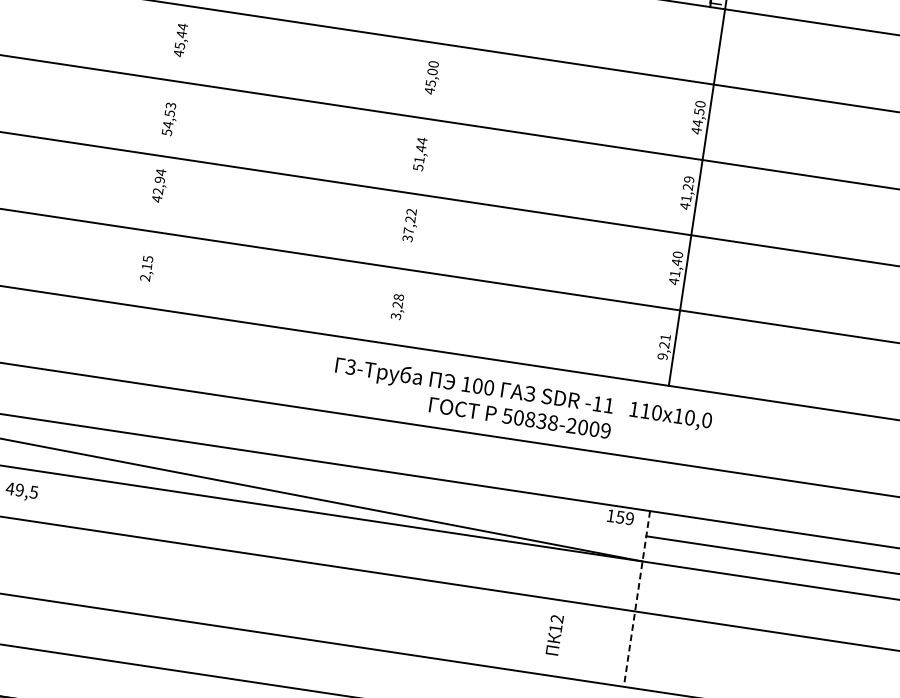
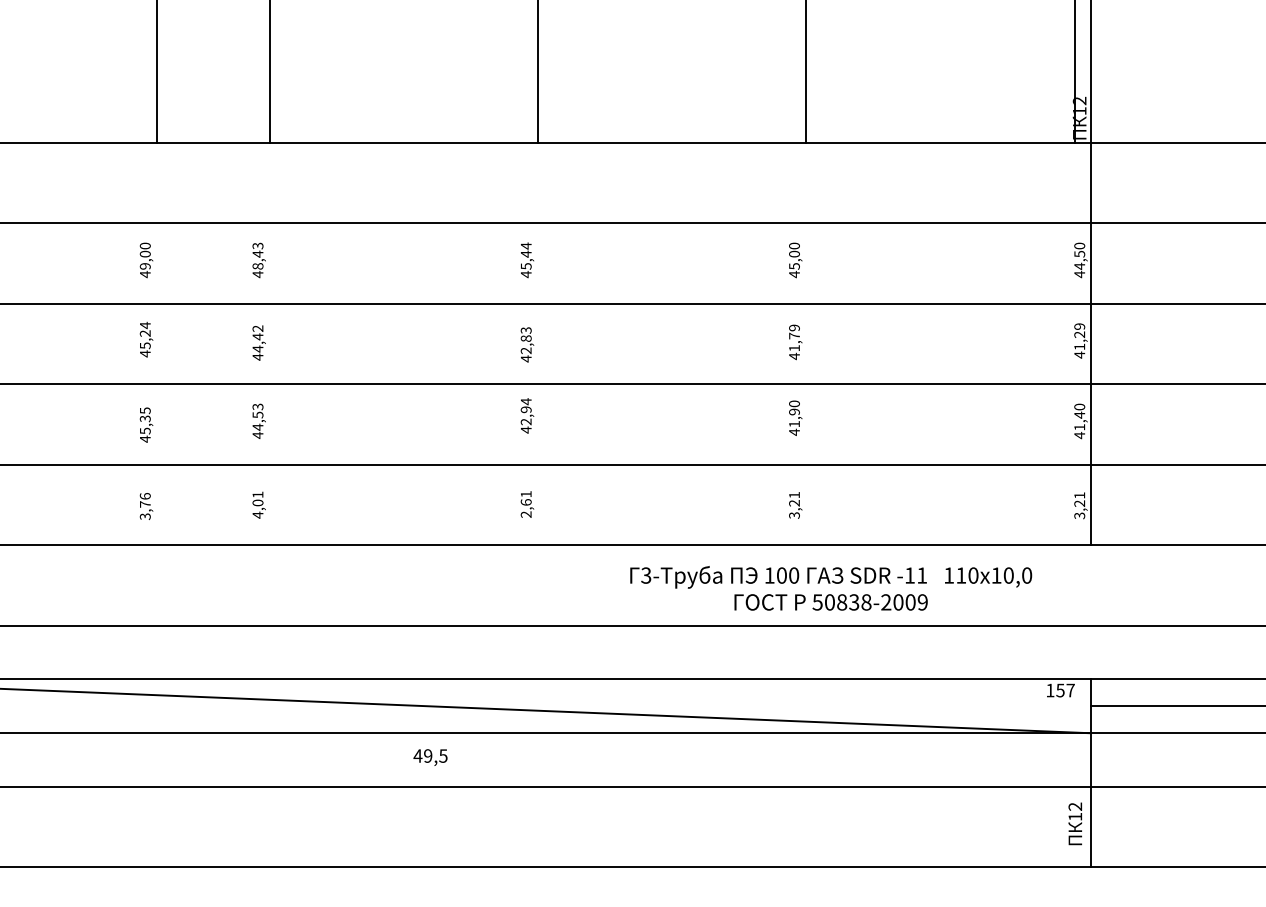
text: (167, 122) -> (525, 348), 54,53 -> 42,83
text: (420, 154) -> (794, 342), 51,44 -> 41,79
text: (409, 224) -> (794, 417), 37,22 -> 41,90
text: (146, 262) -> (525, 498), 2,15 -> 2,61
text: (398, 296) -> (794, 494), 3,28 -> 3,21
text: (662, 356) -> (1079, 515), 9,21 -> 3,21
text: (522, 405) -> (831, 588), moved
text: (629, 518) -> (1070, 690), 159 -> 157
line: (636, 599) -> (1090, 773), dashed -> solid
text: (554, 634) -> (1074, 823), moved

